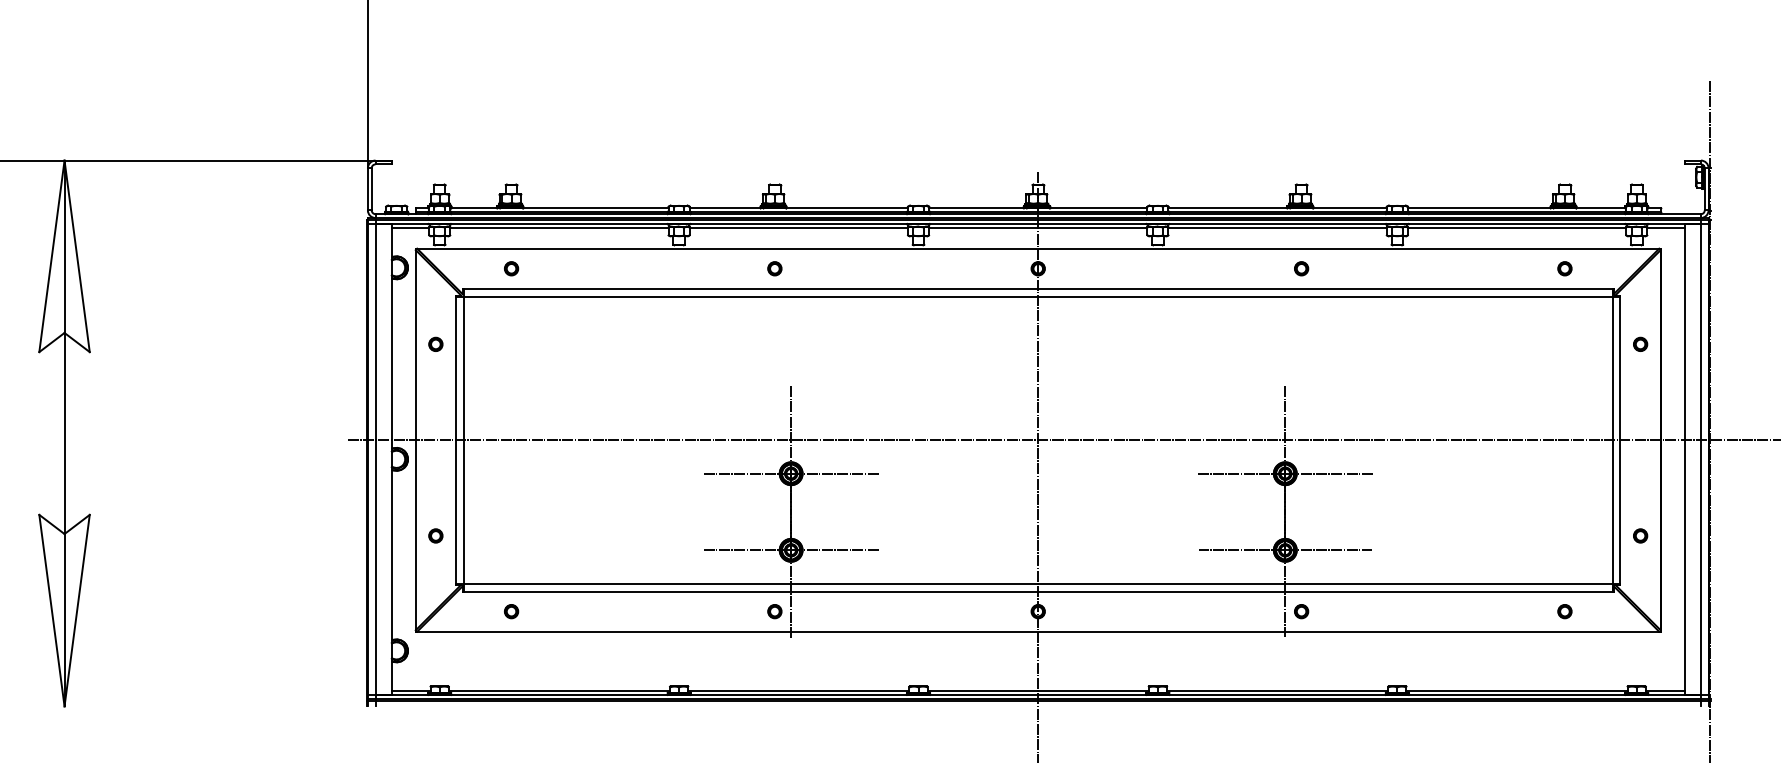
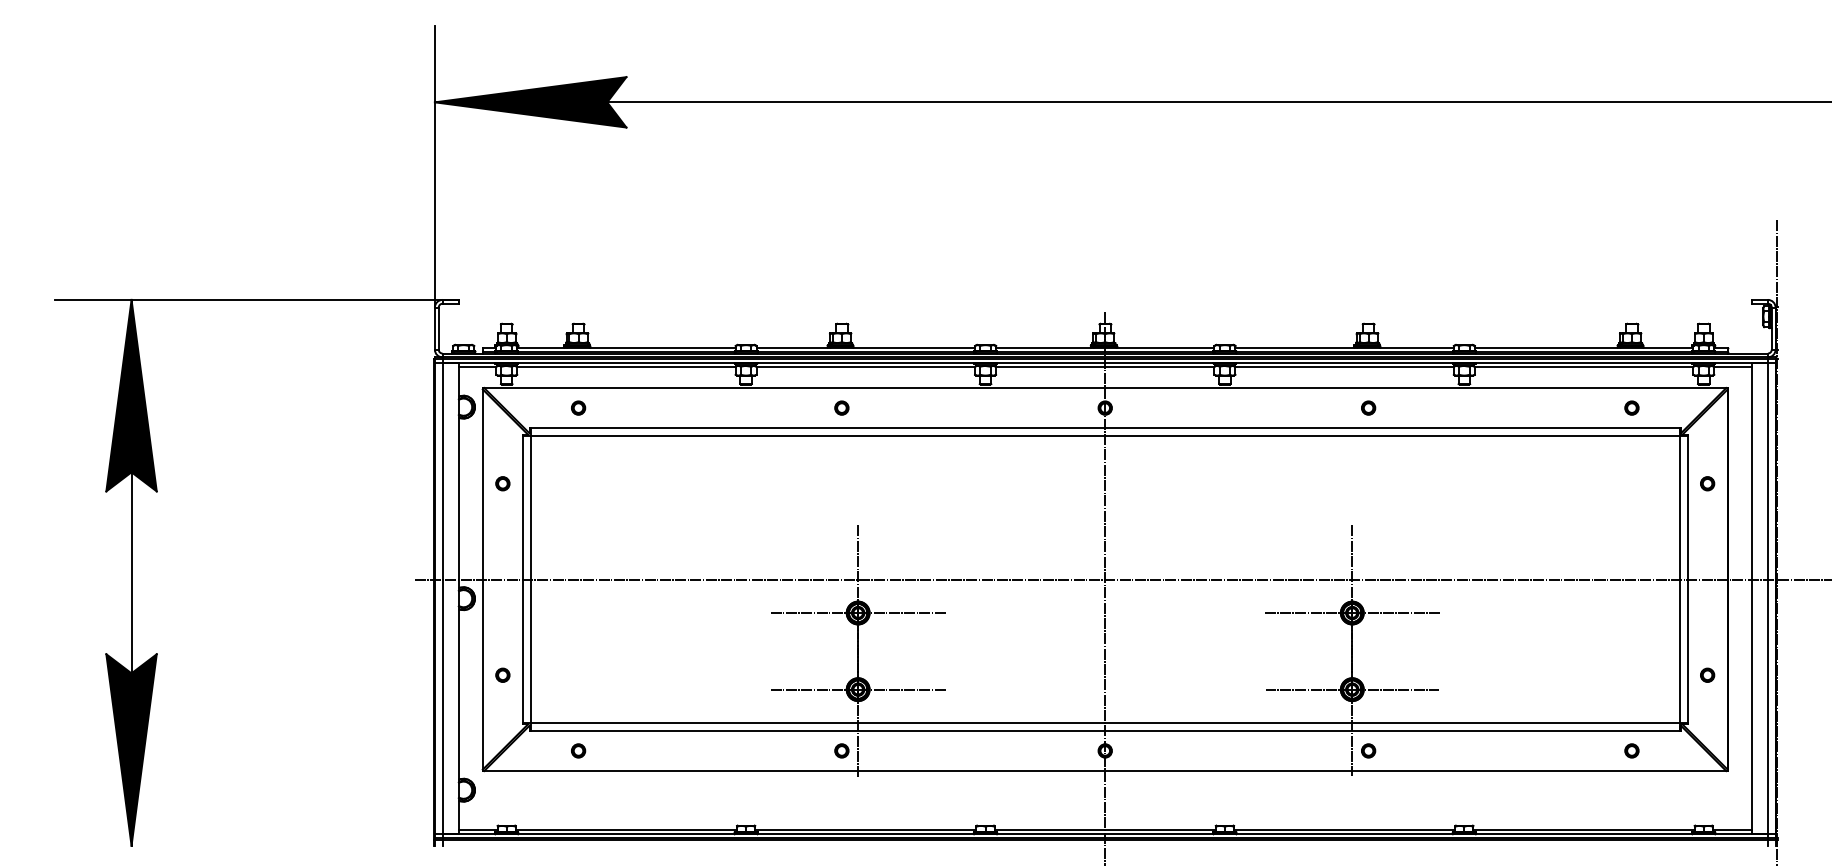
fill: (64, 256) -> (131, 395), added
fill: (64, 610) -> (131, 749), added

